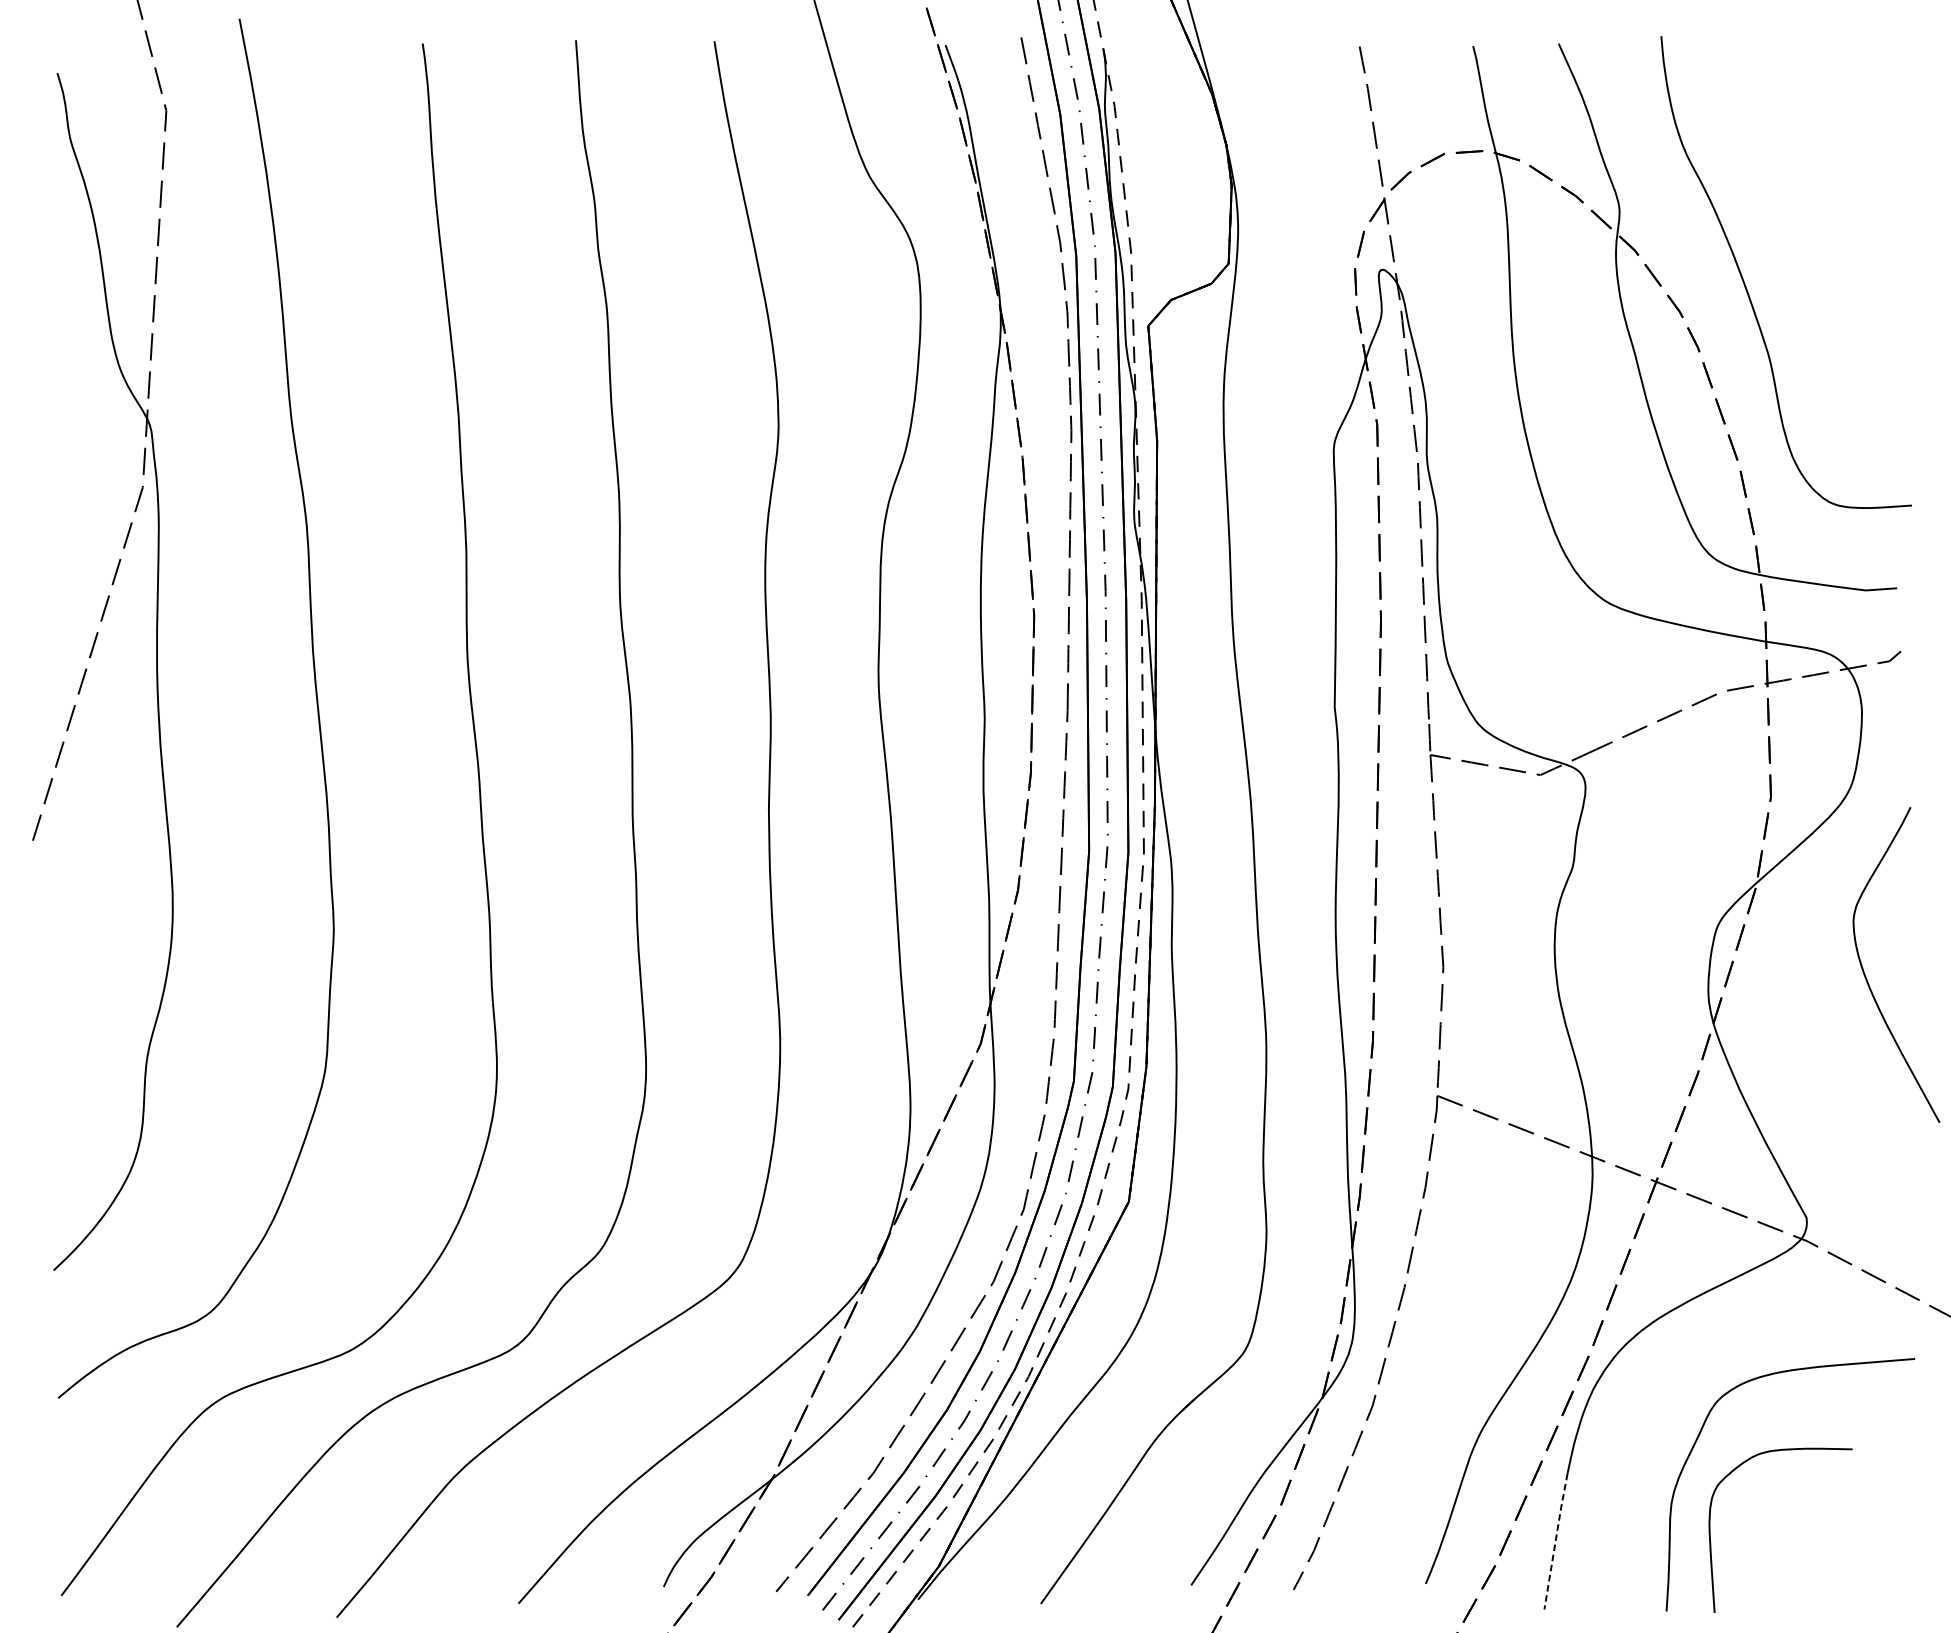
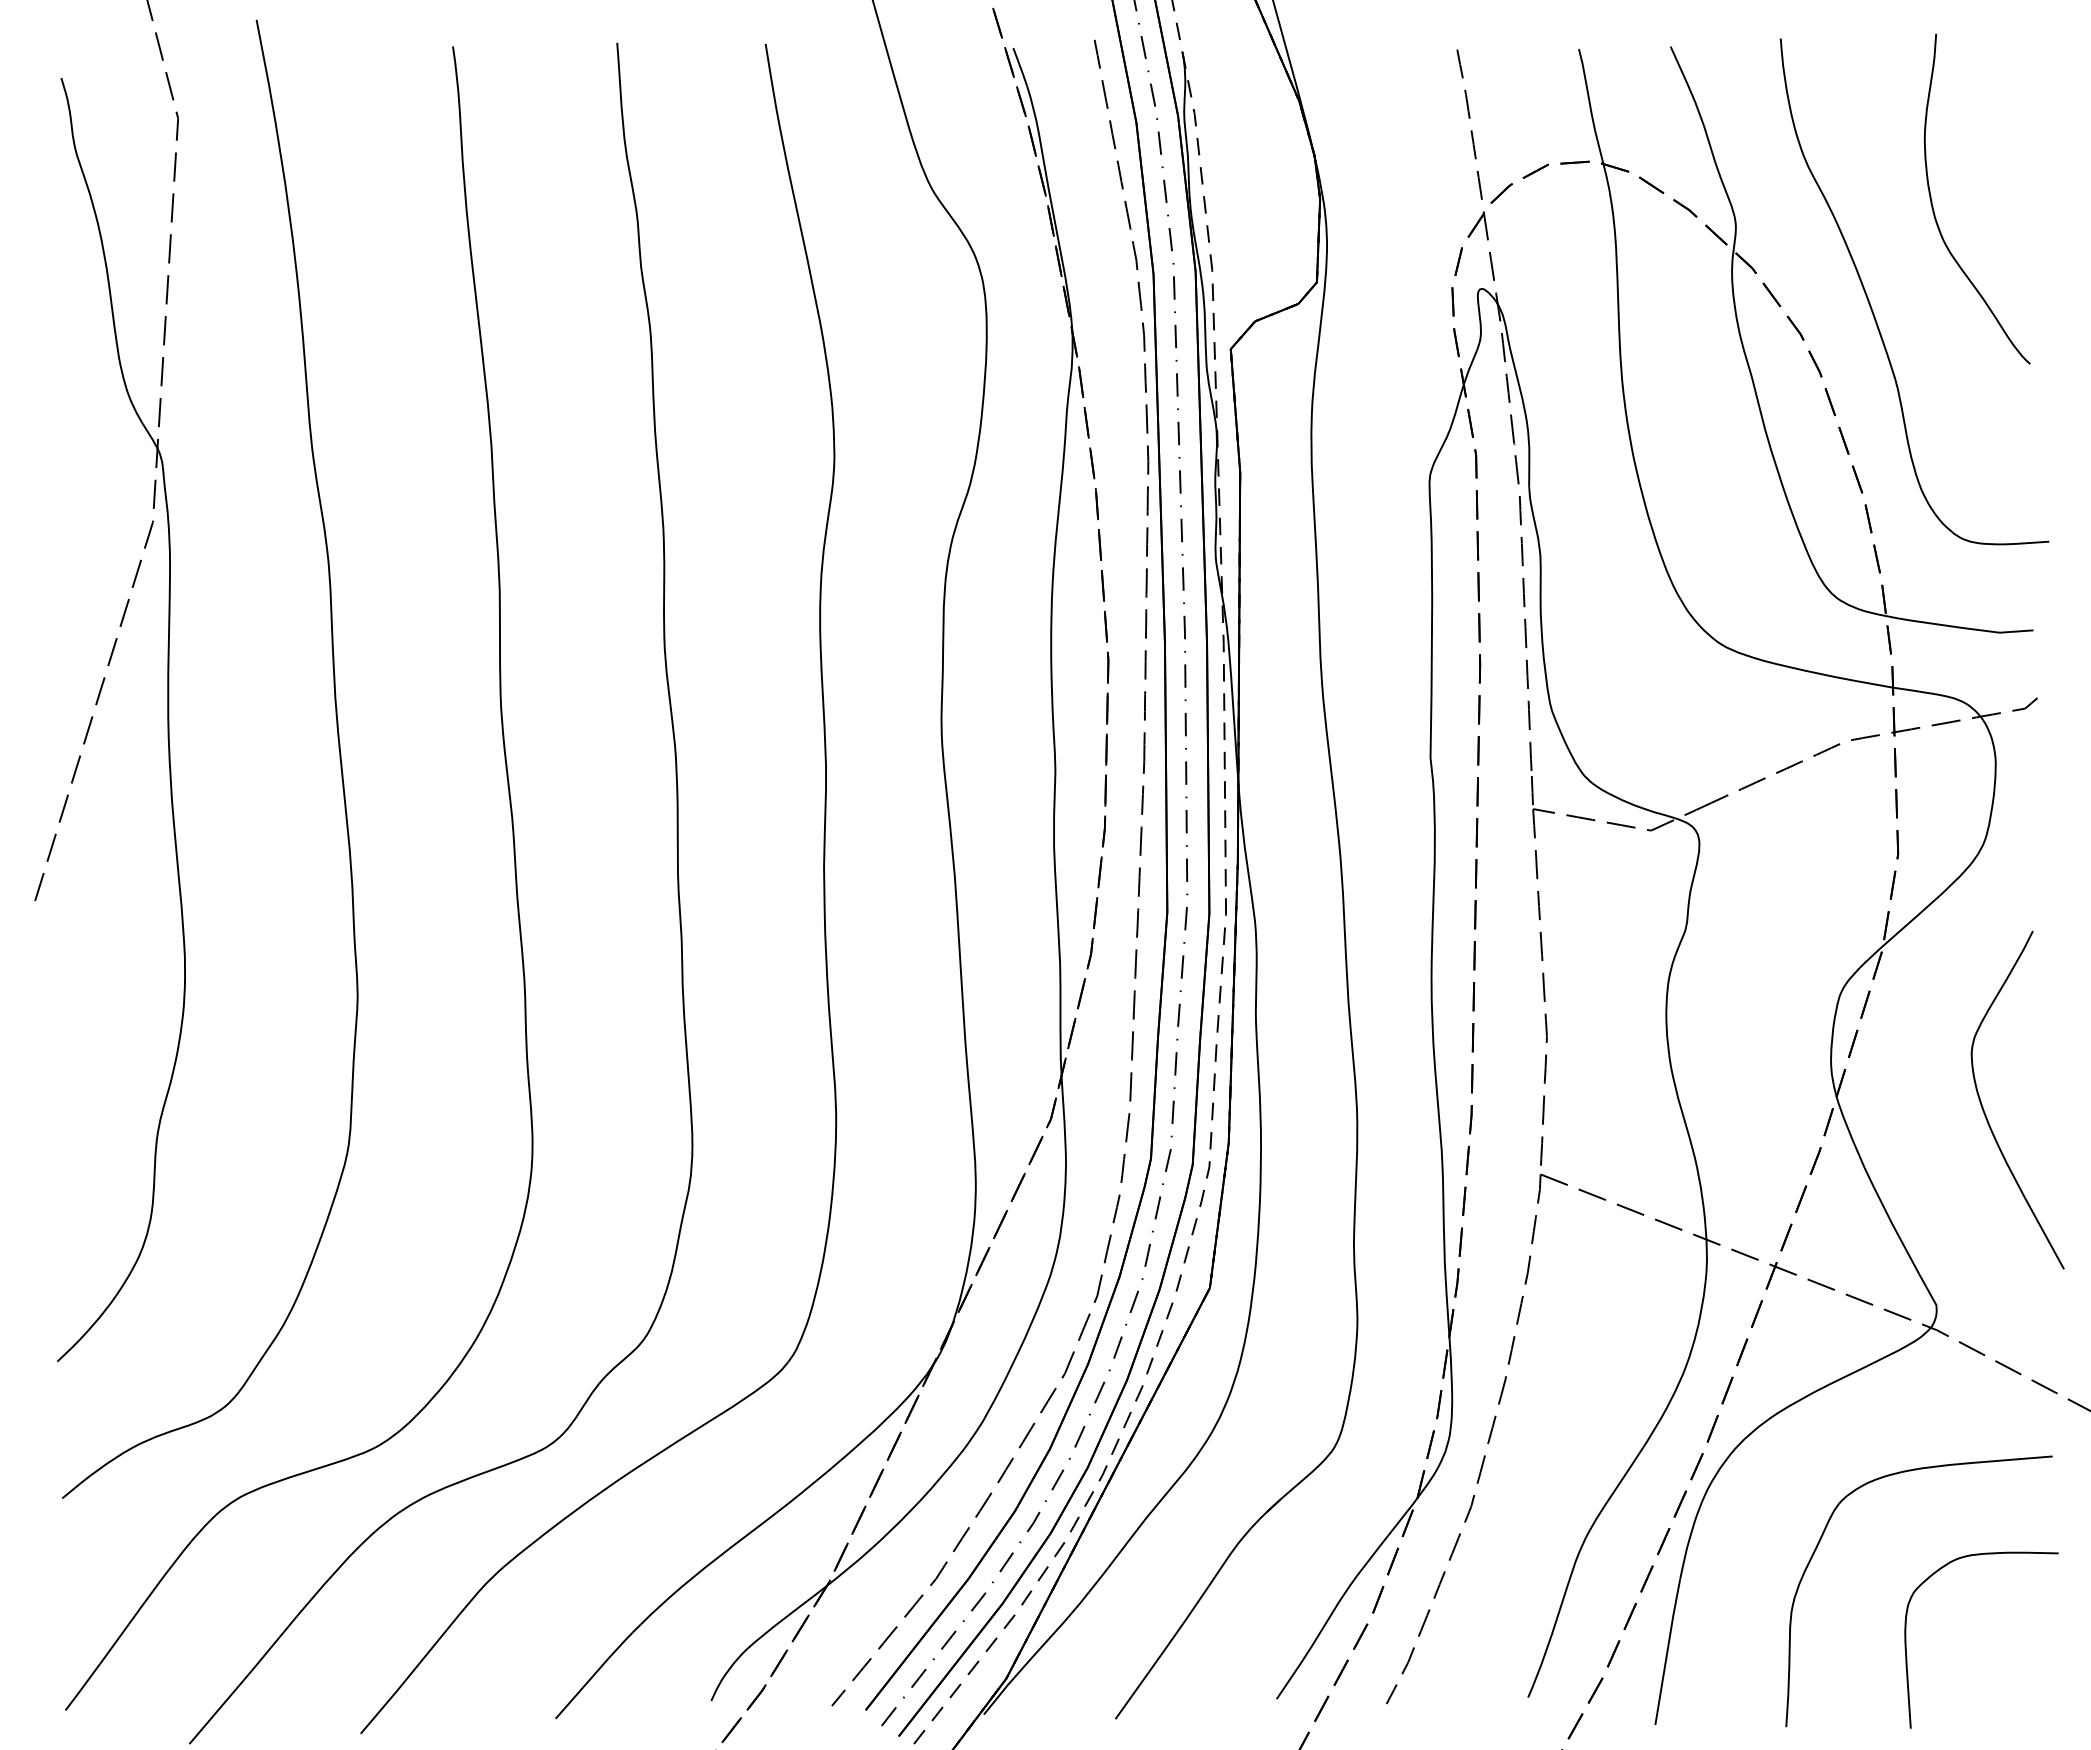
curve: (1804, 196) -> (1934, 210), added
curve: (1866, 976) -> (1985, 1112), moved
curve: (1710, 1529) -> (1906, 1639), moved
line: (1555, 1540) -> (1667, 1651), dashed -> solid

